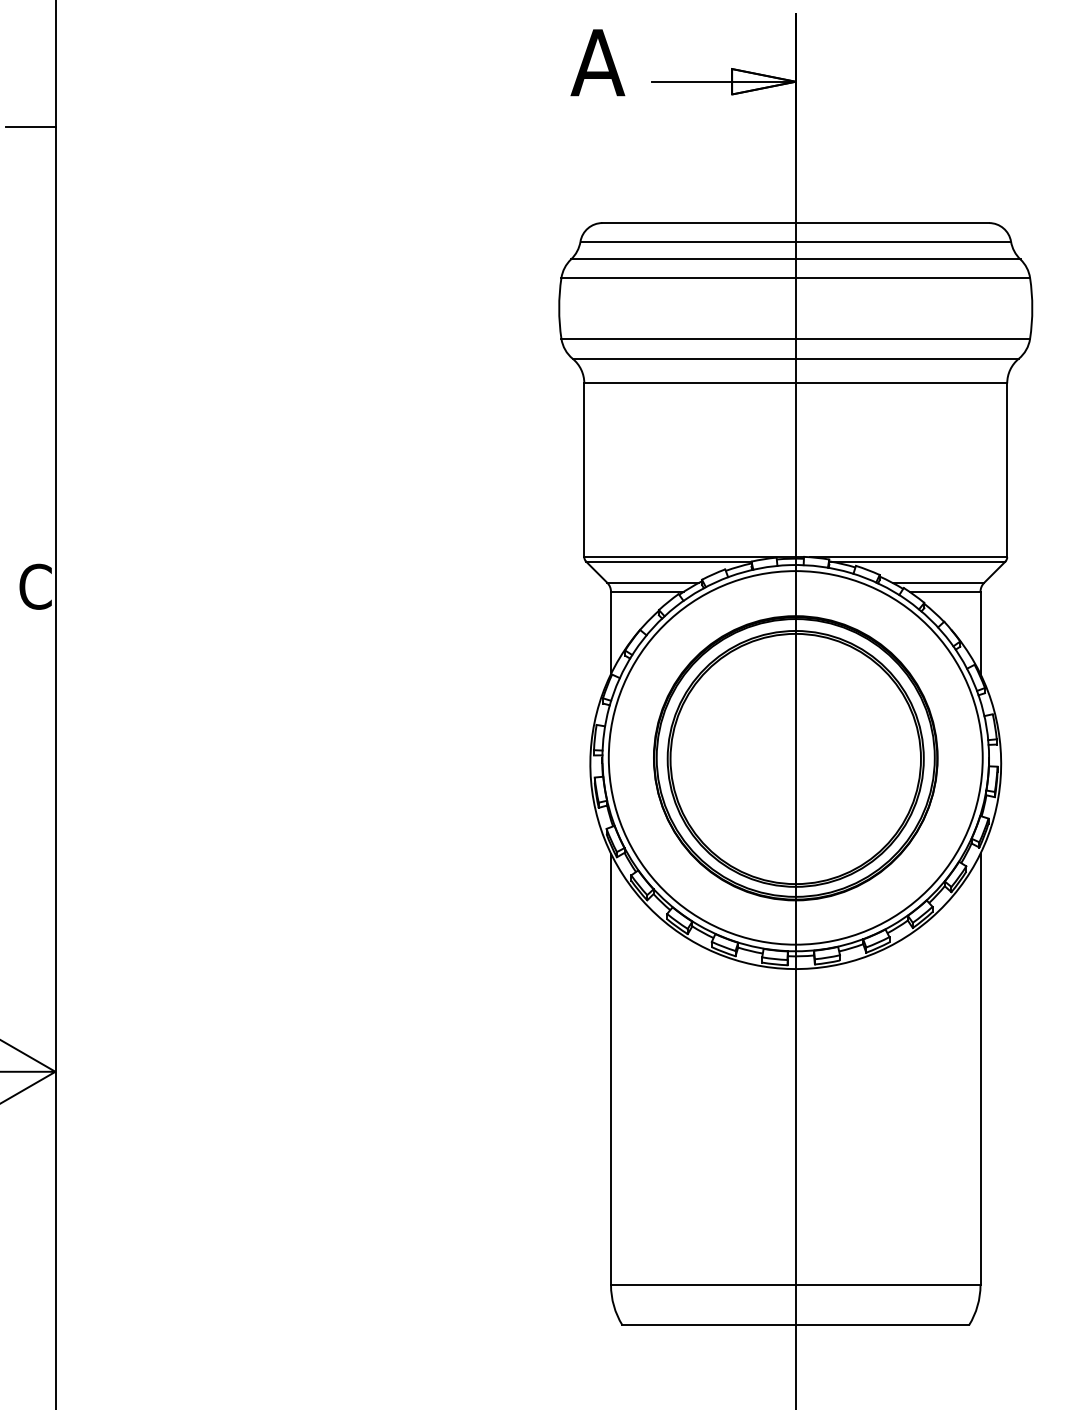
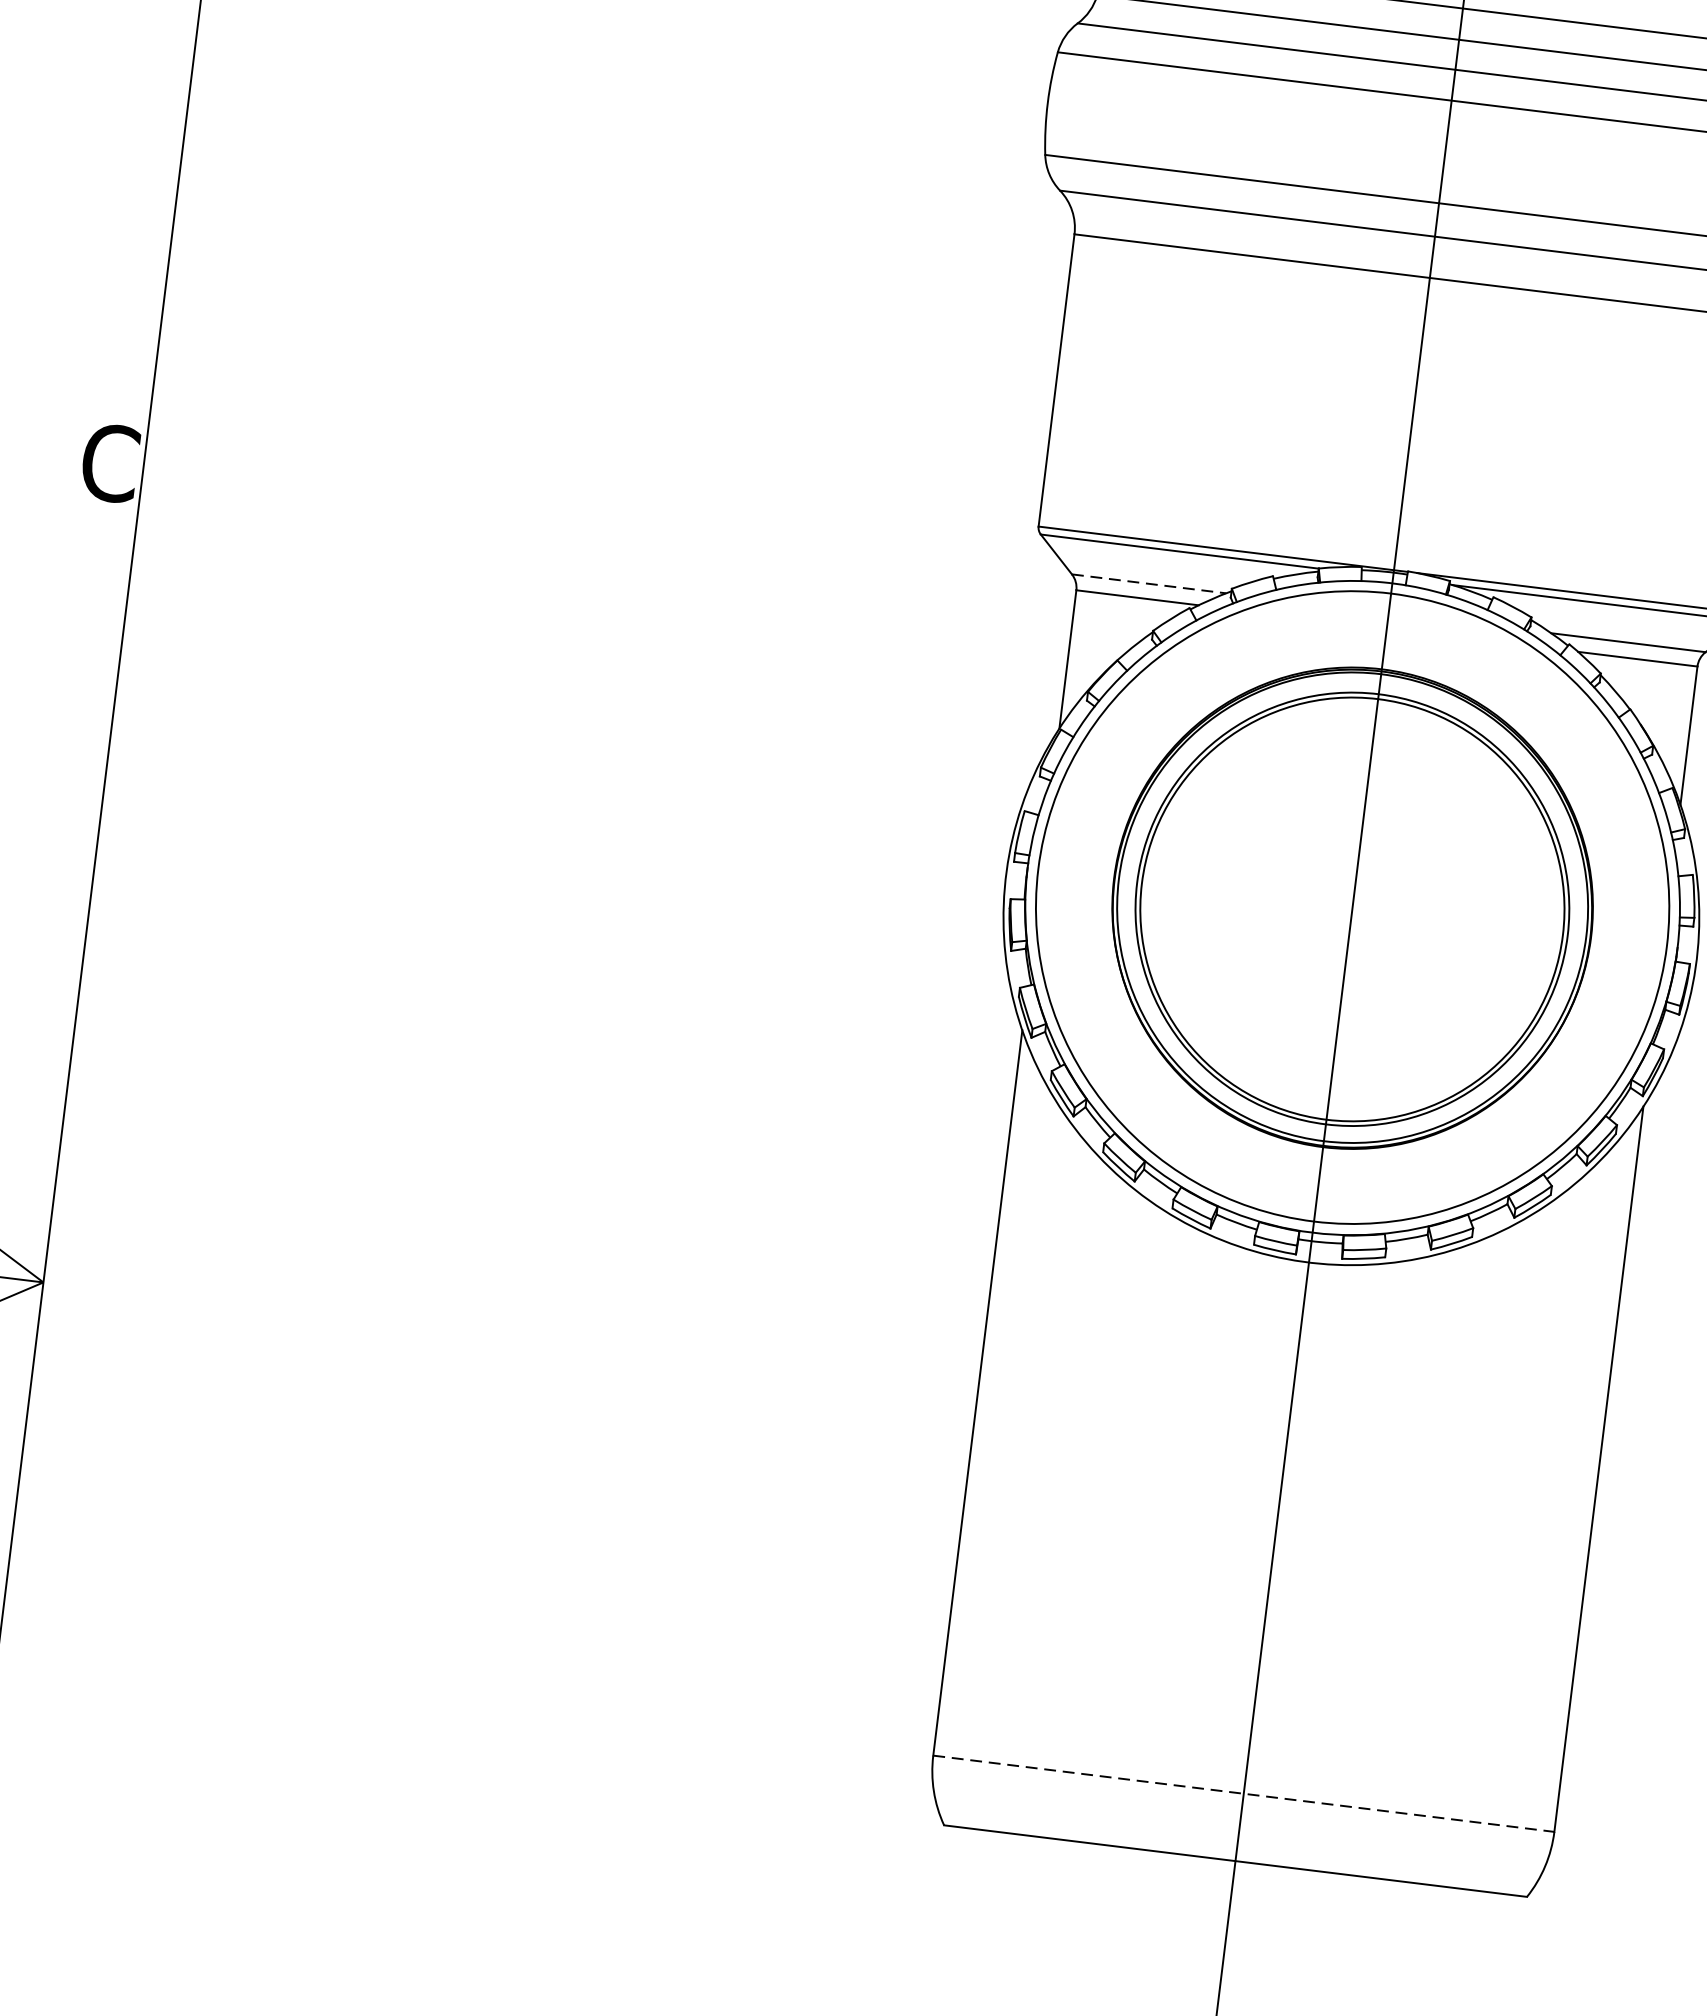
line: (653, 582) -> (1149, 583), solid -> dashed
line: (795, 1285) -> (1243, 1794), solid -> dashed

